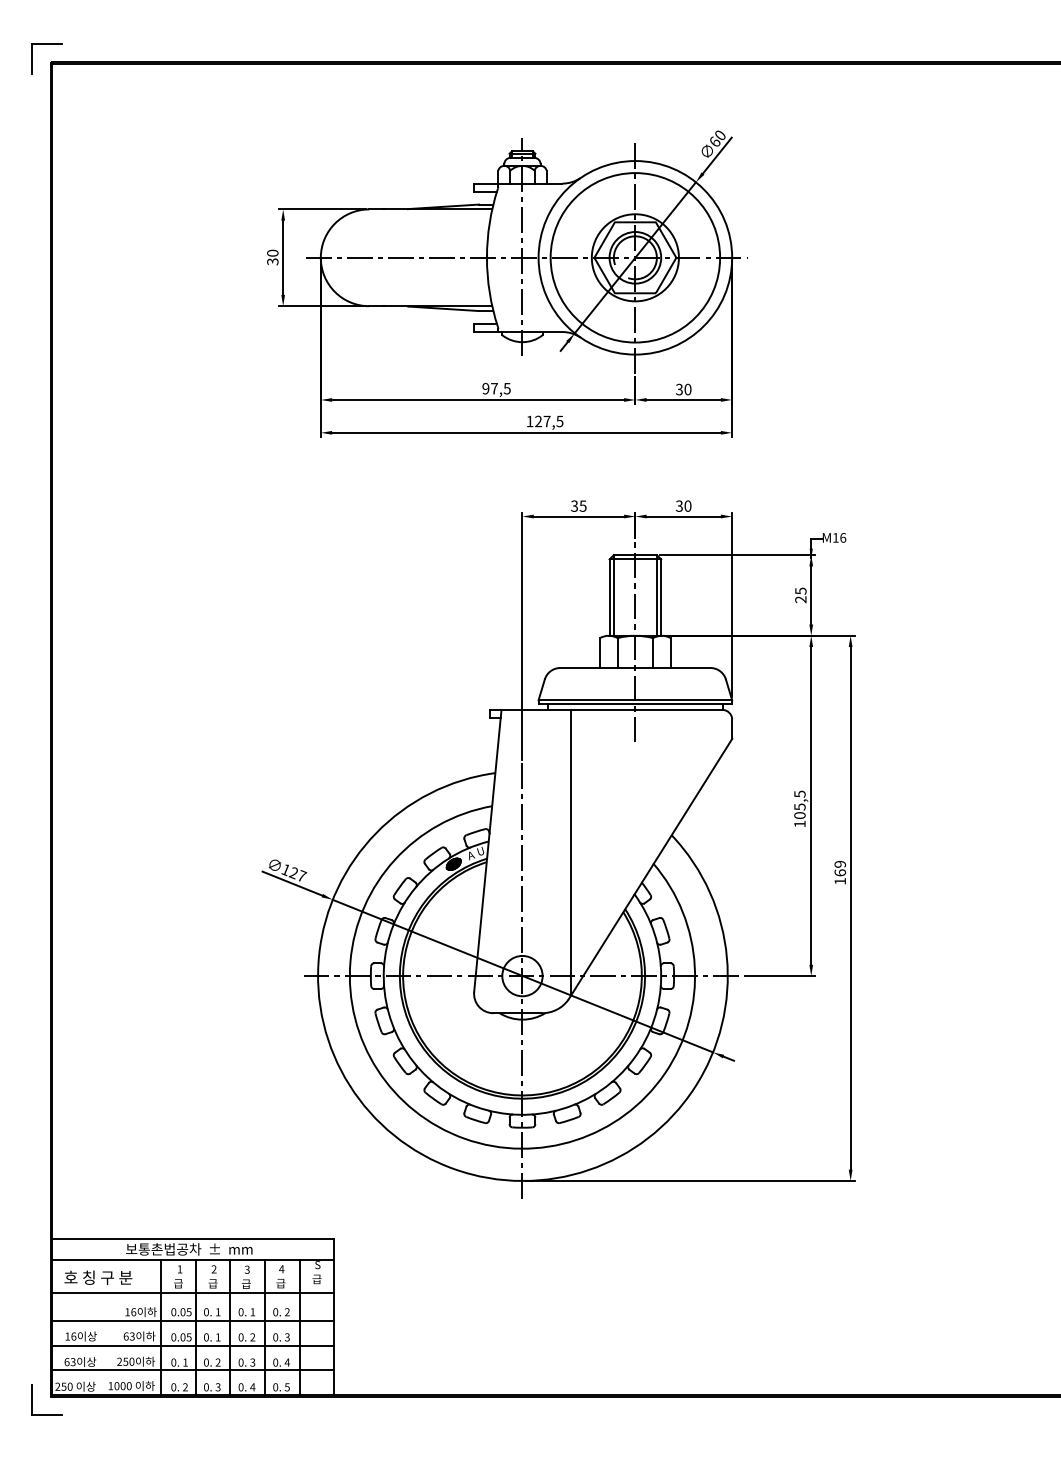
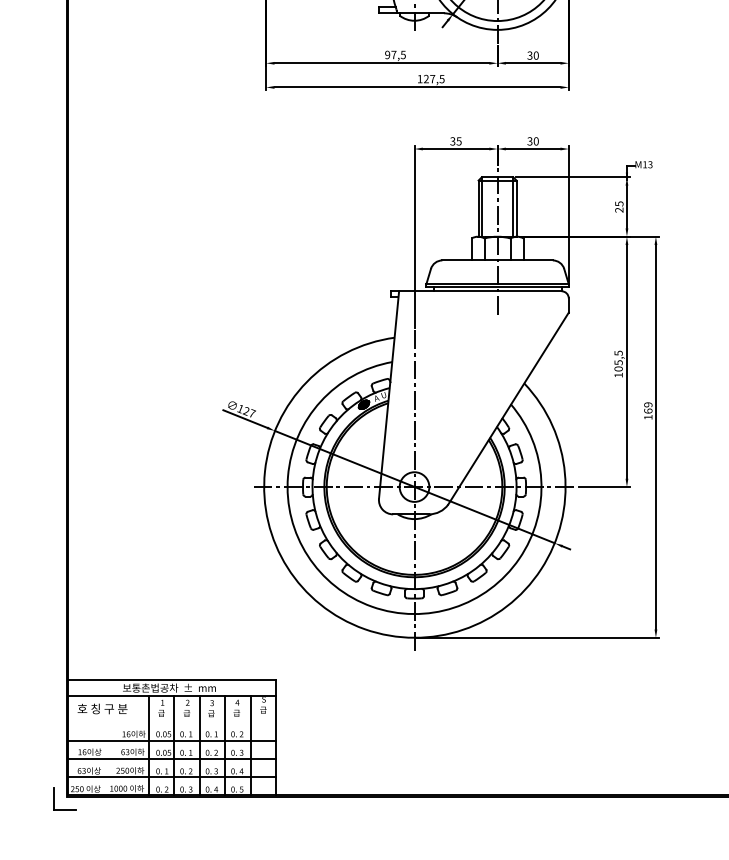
text: (843, 537) -> (650, 164), M16 -> M13
line: (570, 852) -> (449, 396), removed
line: (193, 1293) -> (172, 720), removed

